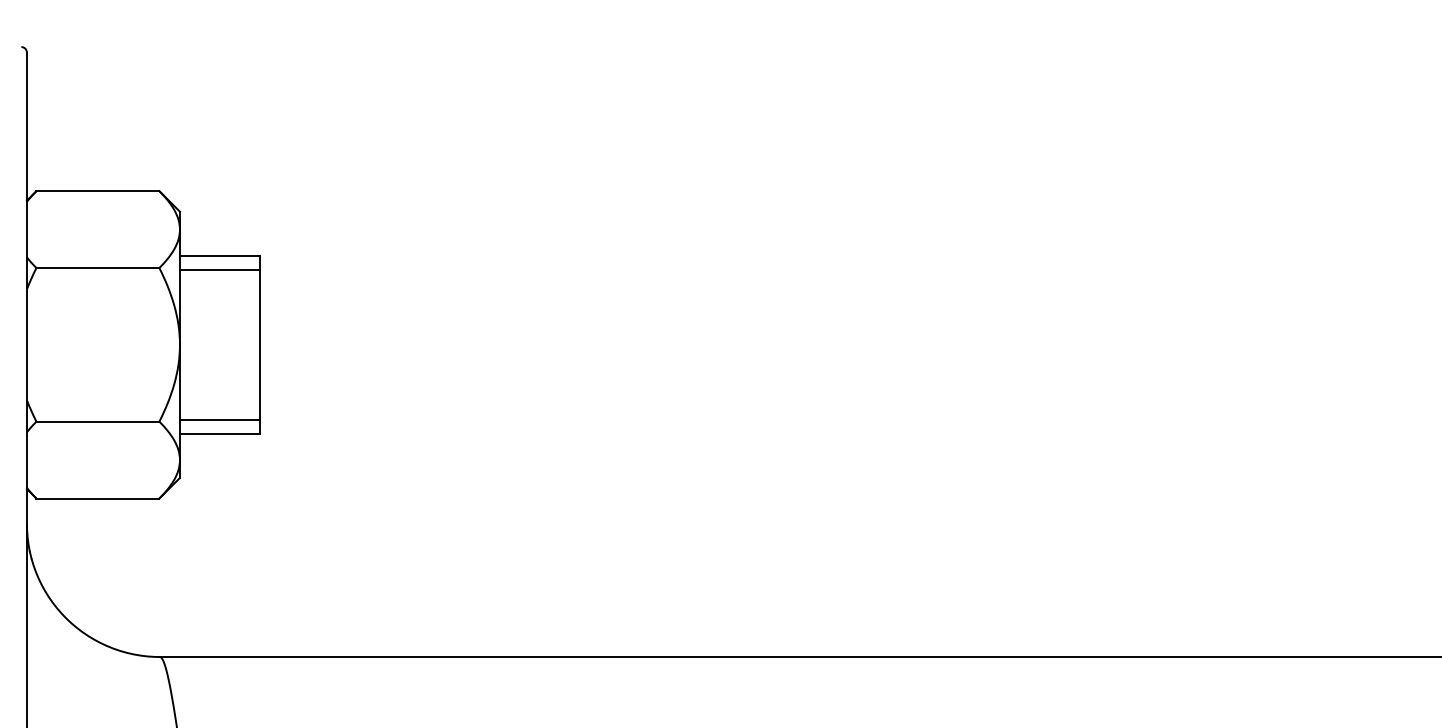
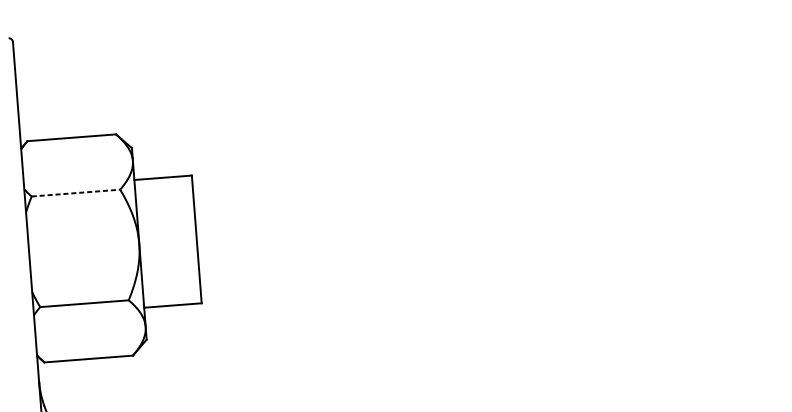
line: (98, 268) -> (76, 193), solid -> dashed
line: (219, 269) -> (163, 187), removed
line: (219, 419) -> (171, 295), removed

